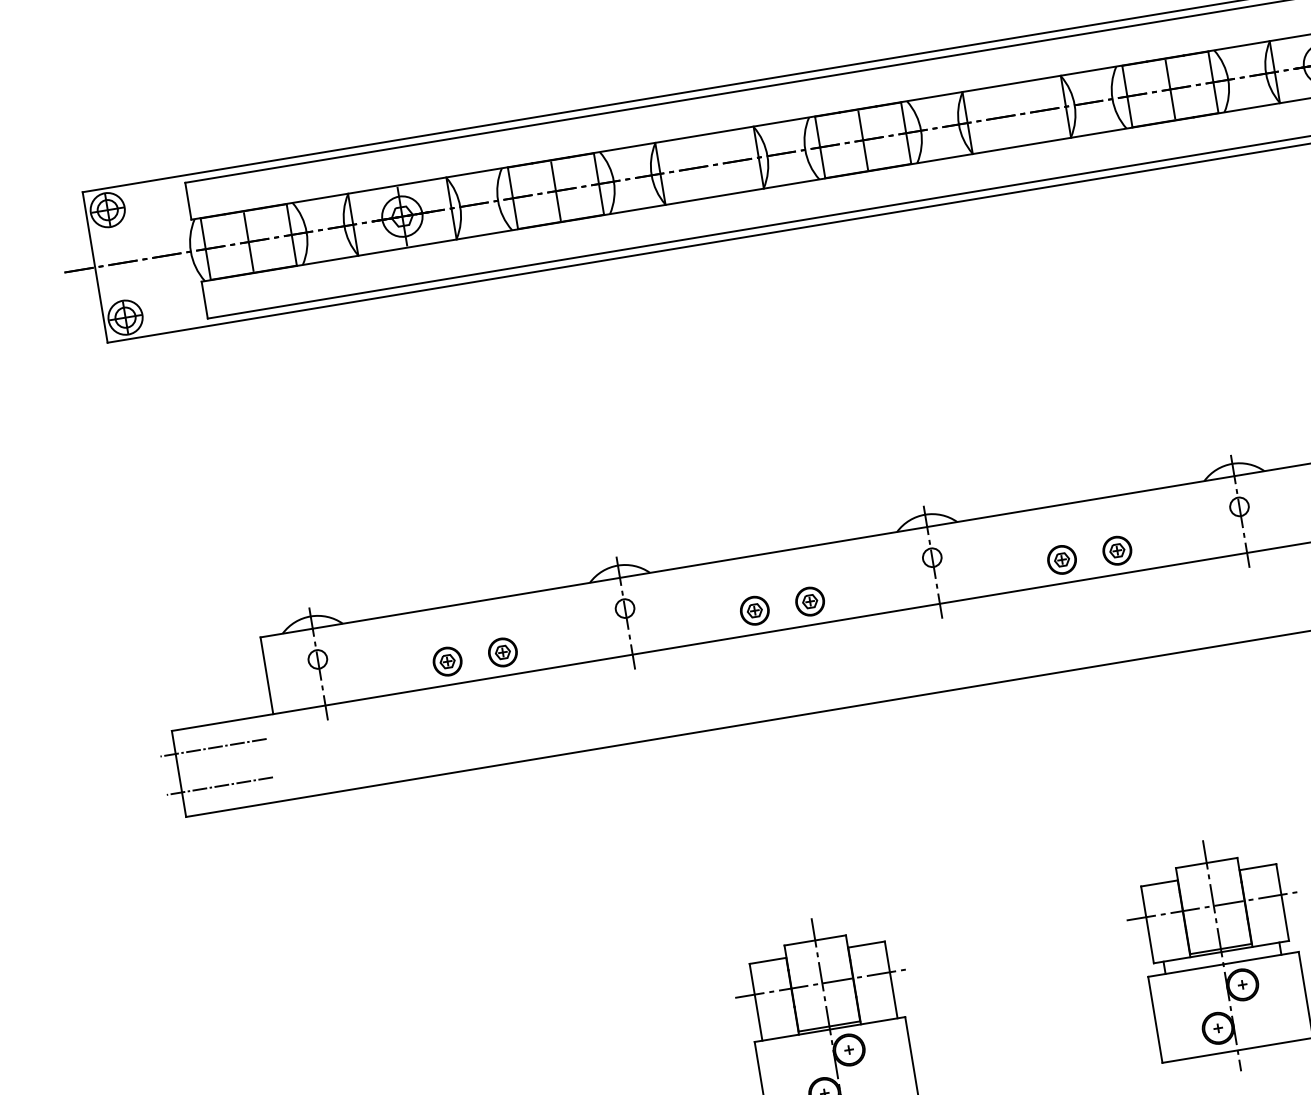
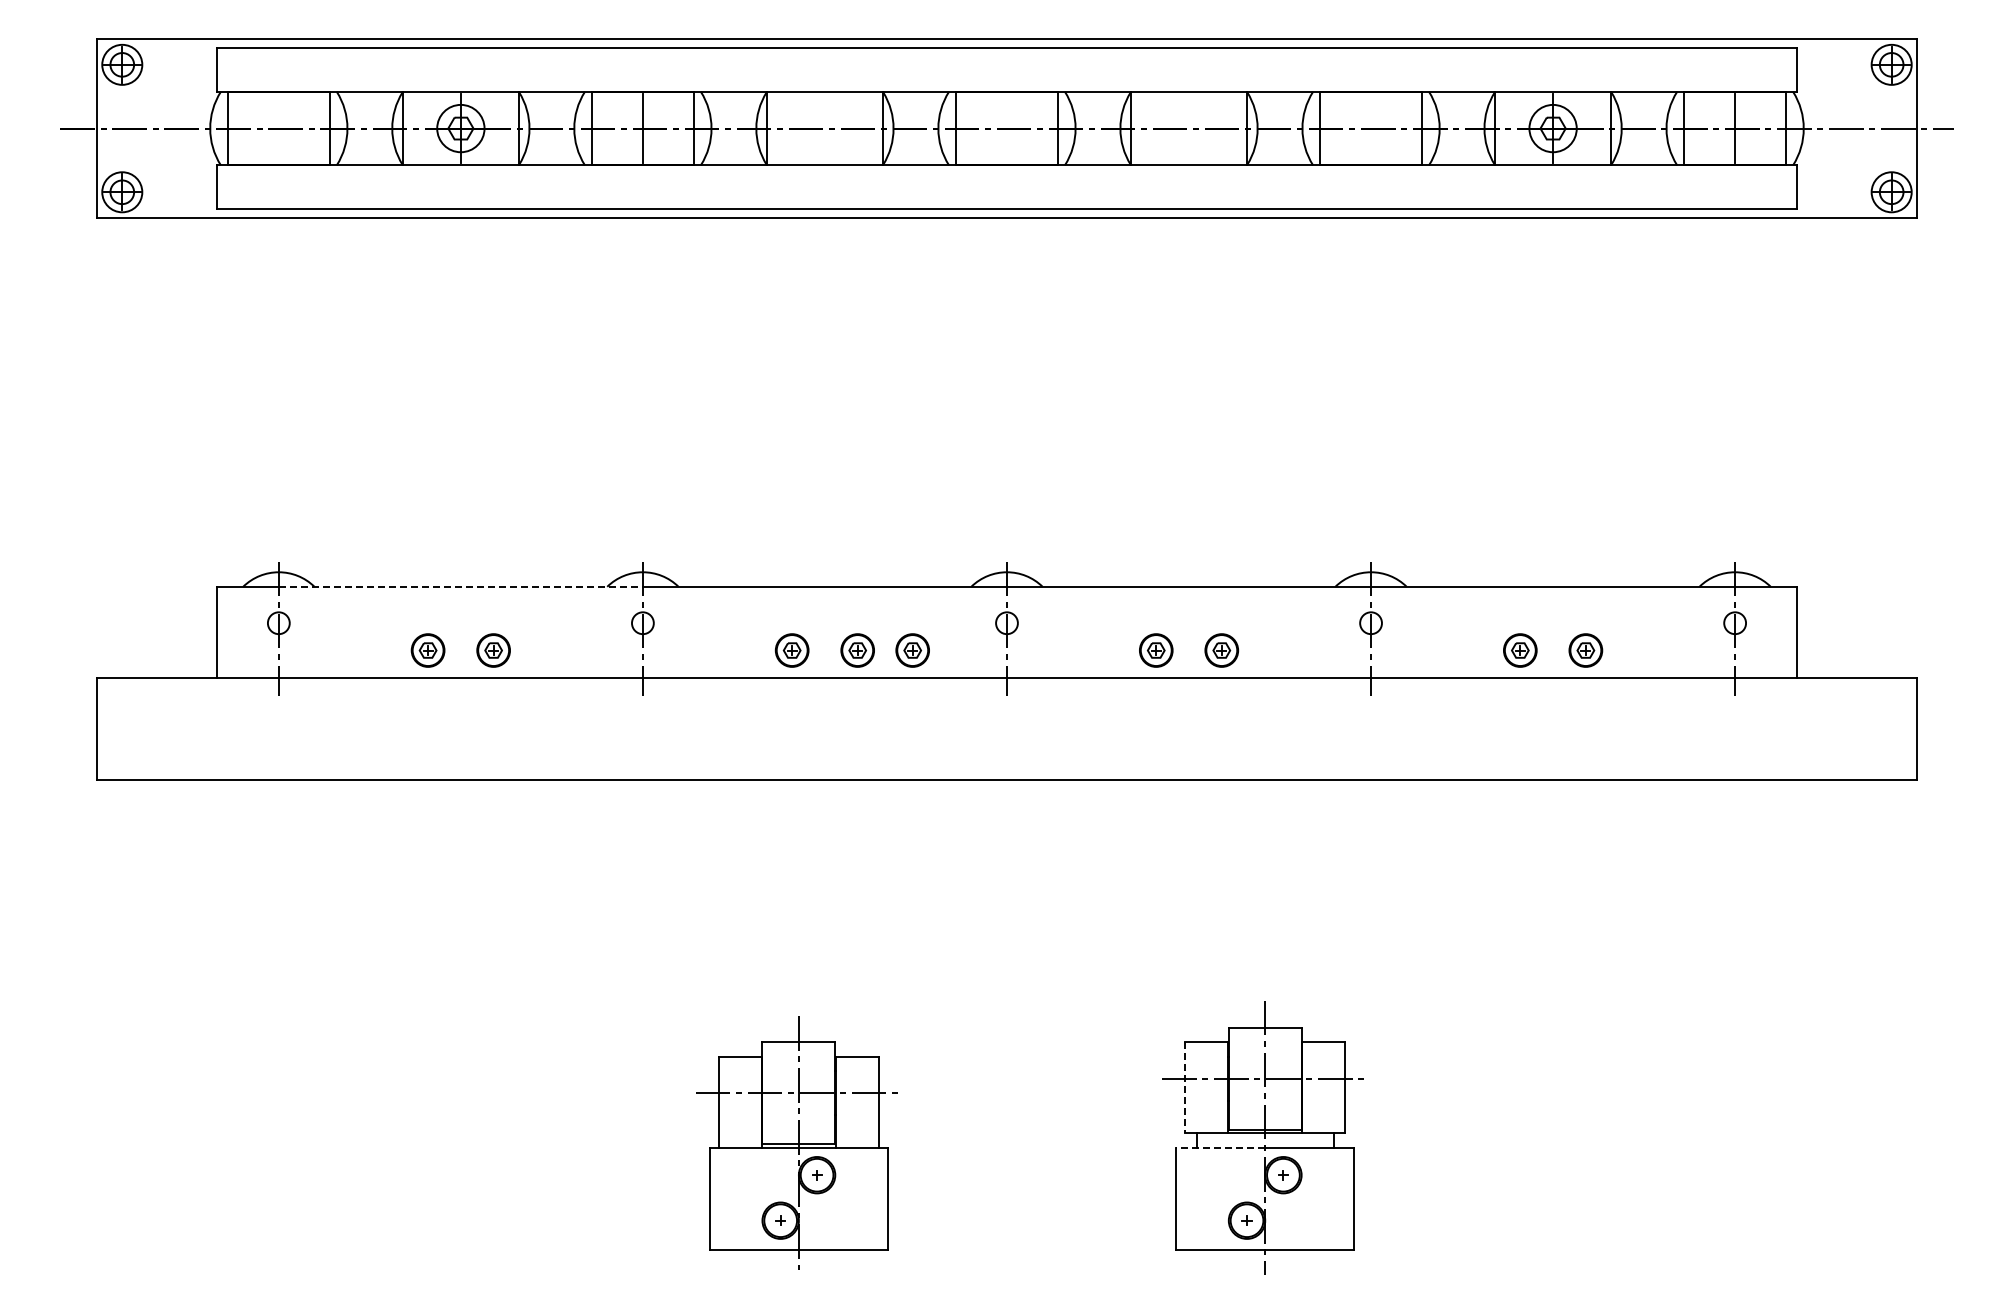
line: (1170, 89) -> (1371, 128), removed
line: (862, 140) -> (1006, 128), removed
line: (248, 242) -> (278, 128), removed
part: (856, 593) -> (912, 650), added
line: (466, 602) -> (461, 586), solid -> dashed
line: (213, 748) -> (141, 705), removed
line: (219, 786) -> (141, 750), removed
line: (1147, 924) -> (1185, 1087), solid -> dashed
line: (1185, 970) -> (1220, 1147), solid -> dashed

